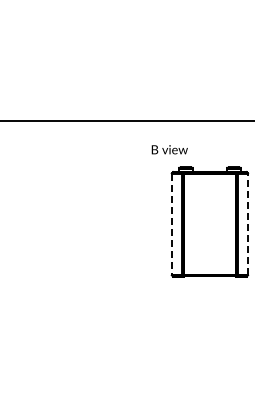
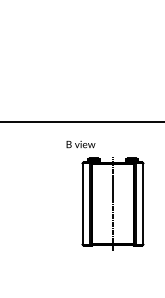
line: (209, 223) -> (112, 203), added
line: (171, 224) -> (82, 204), dashed -> solid
line: (248, 224) -> (143, 204), dashed -> solid

